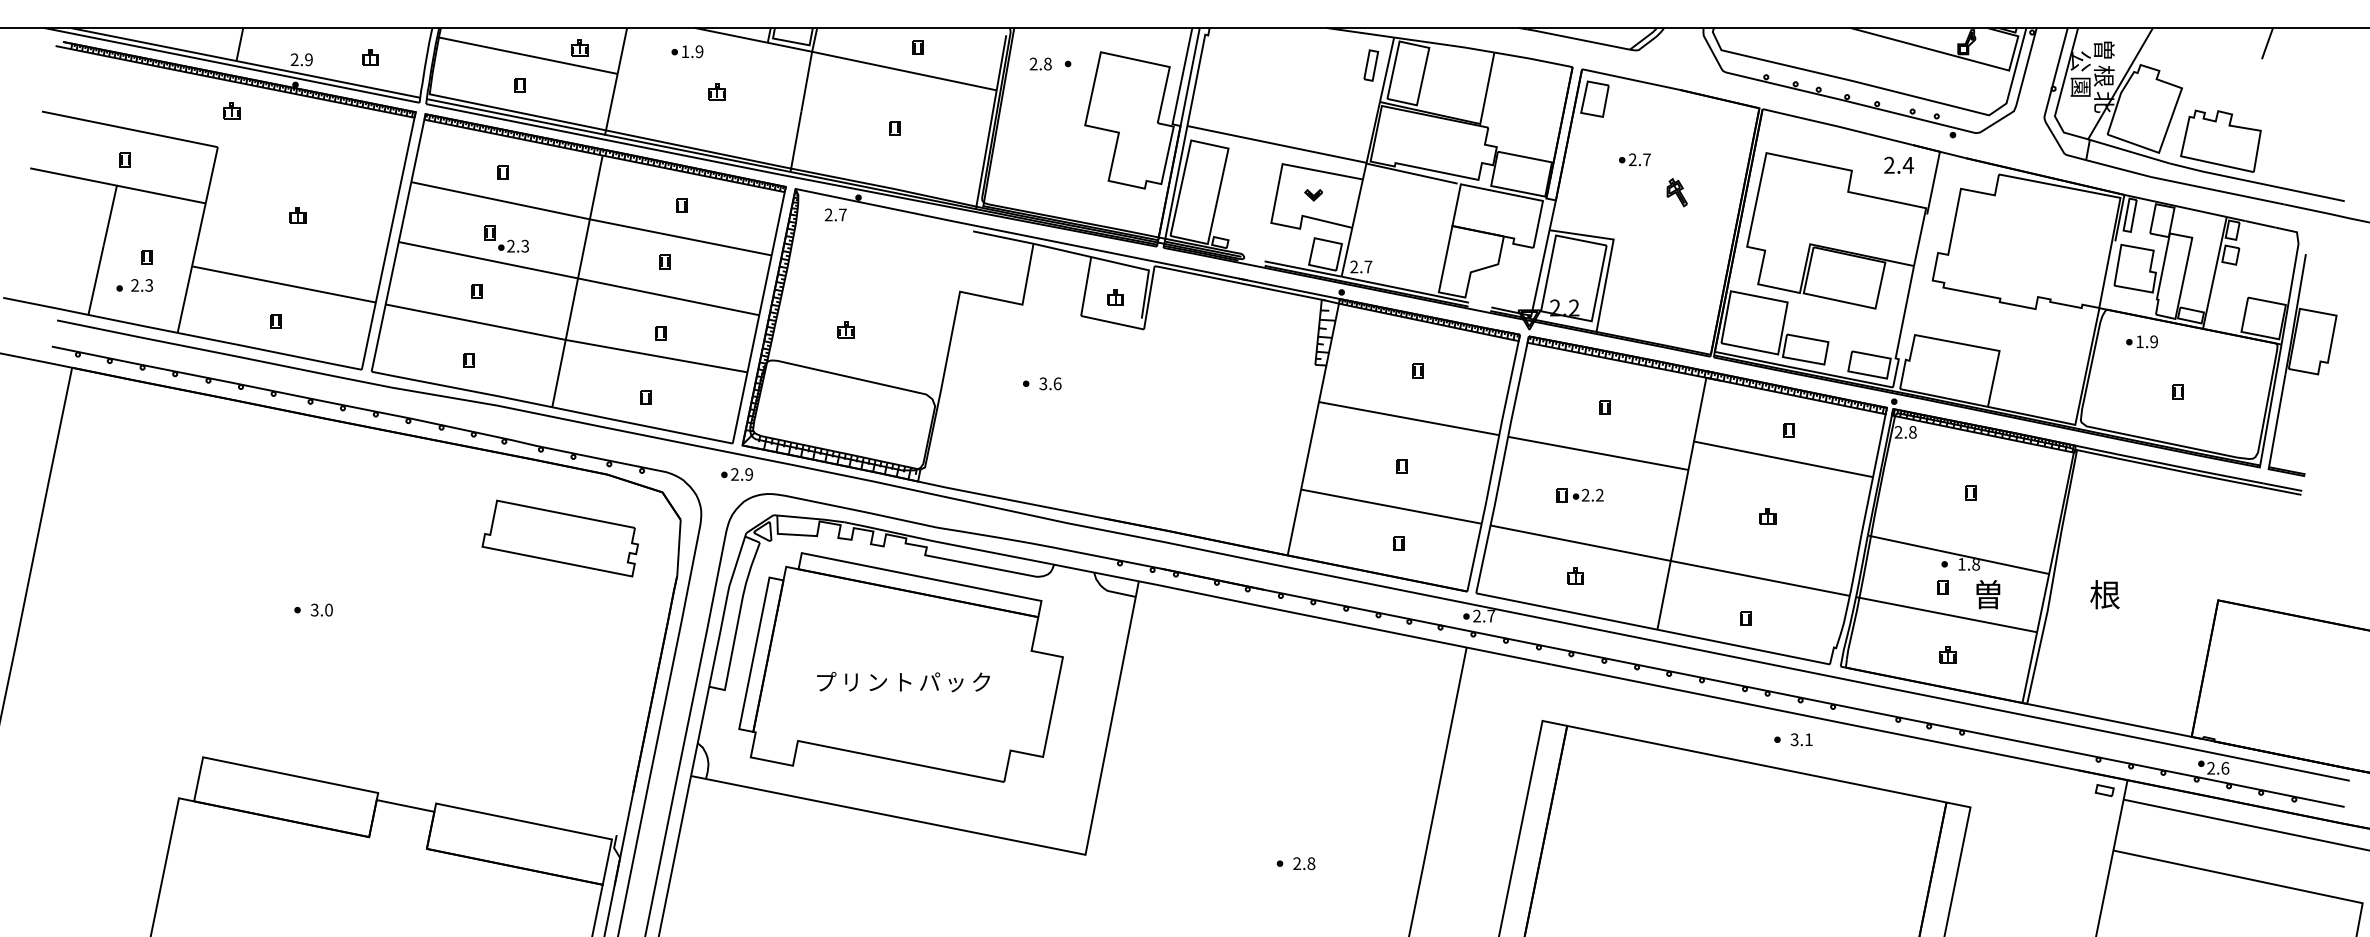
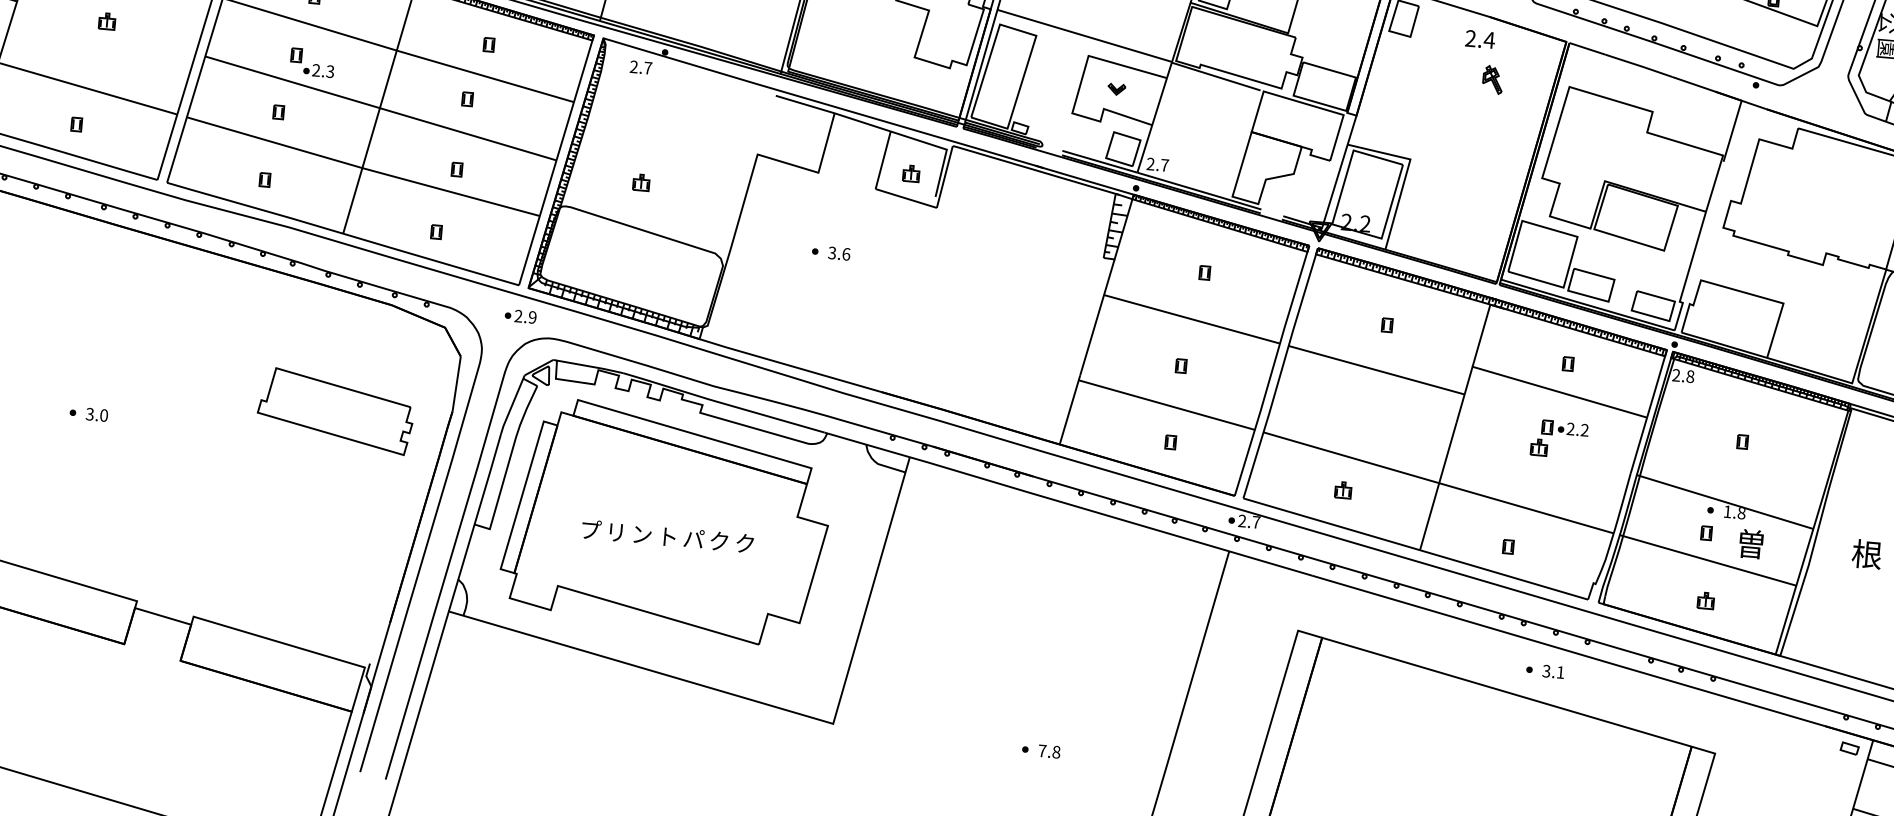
part: (1634, 159) -> (1438, 81), removed
text: (1898, 164) -> (1479, 38), moved
part: (1676, 192) -> (1492, 79), moved
part: (1579, 495) -> (1564, 428), moved
part: (559, 538) -> (334, 411), moved
text: (955, 682) -> (719, 541), ッ -> ク
text: (1297, 863) -> (1042, 750), 2.8 -> 7.8

